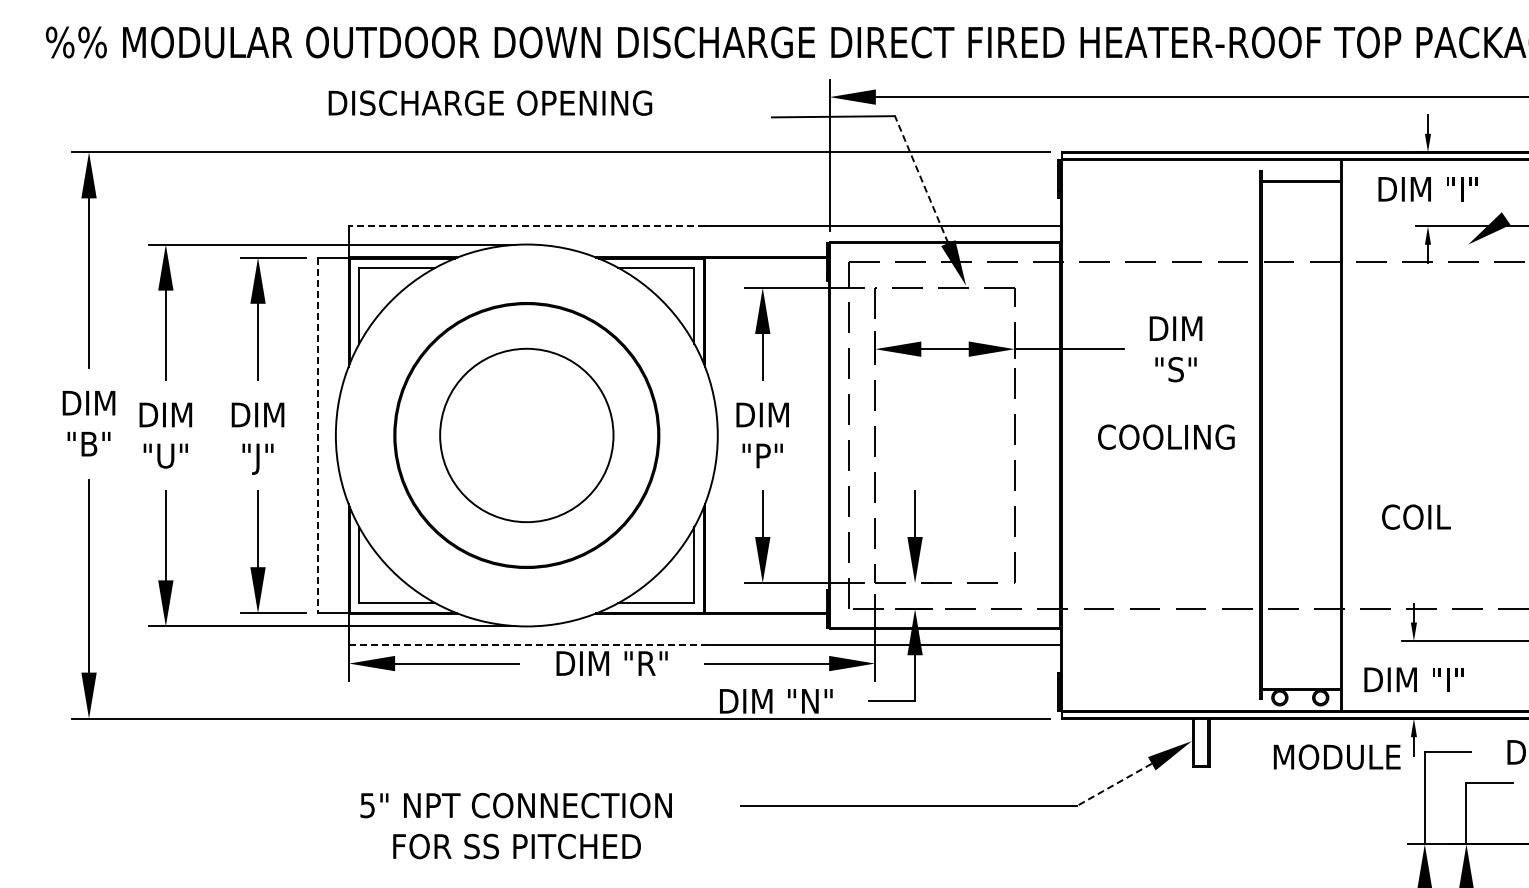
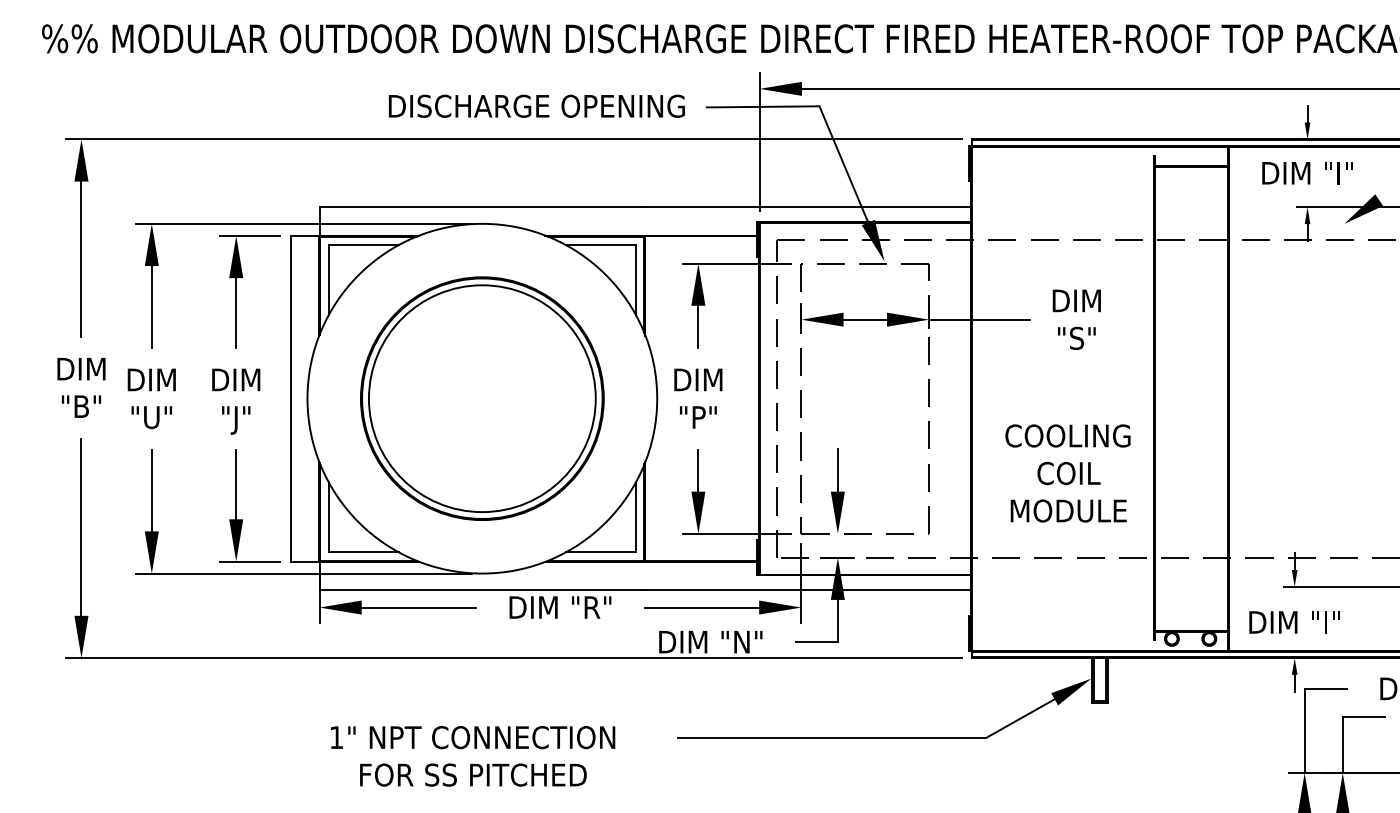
text: (490, 102) -> (537, 105), moved
line: (921, 179) -> (843, 164), dashed -> solid
line: (526, 226) -> (482, 207), dashed -> solid
line: (317, 435) -> (290, 398), dashed -> solid
circle: (526, 435) -> (482, 398), size x1.43
text: (1166, 436) -> (1068, 435), moved
text: (1416, 516) -> (1069, 472), moved
line: (526, 644) -> (482, 590), dashed -> solid
text: (1336, 756) -> (1068, 510), moved
line: (1114, 784) -> (1020, 718), dashed -> solid
text: (367, 805) -> (336, 737), 5" -> 1"

